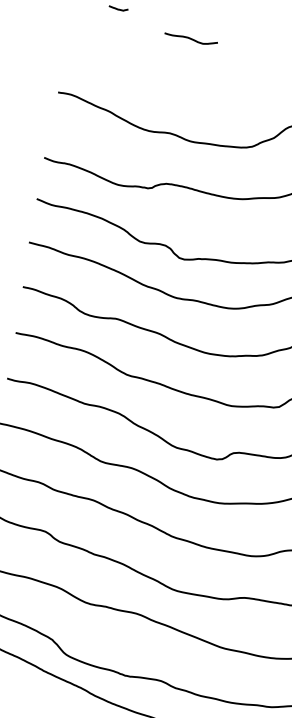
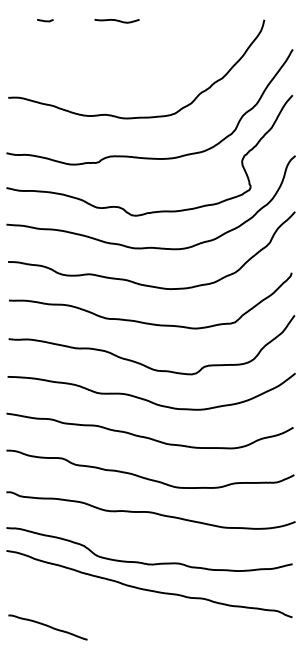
curve: (190, 39) -> (116, 21), moved

